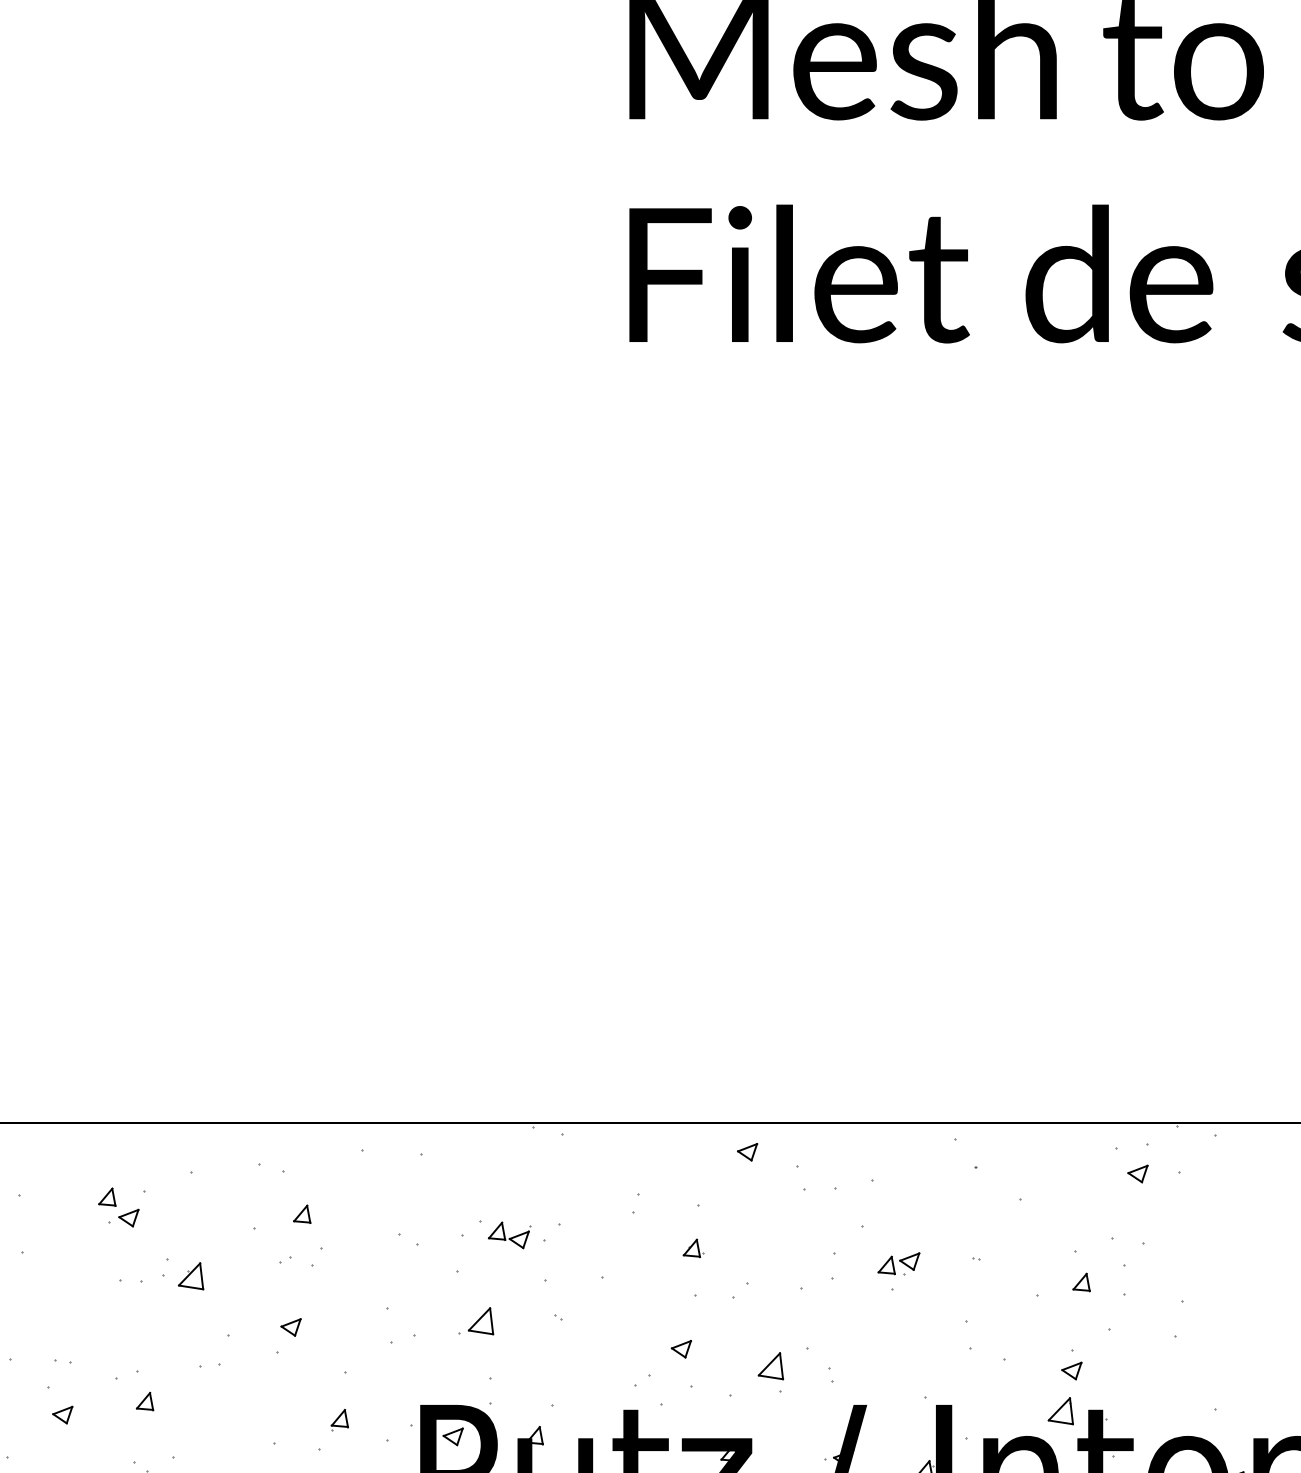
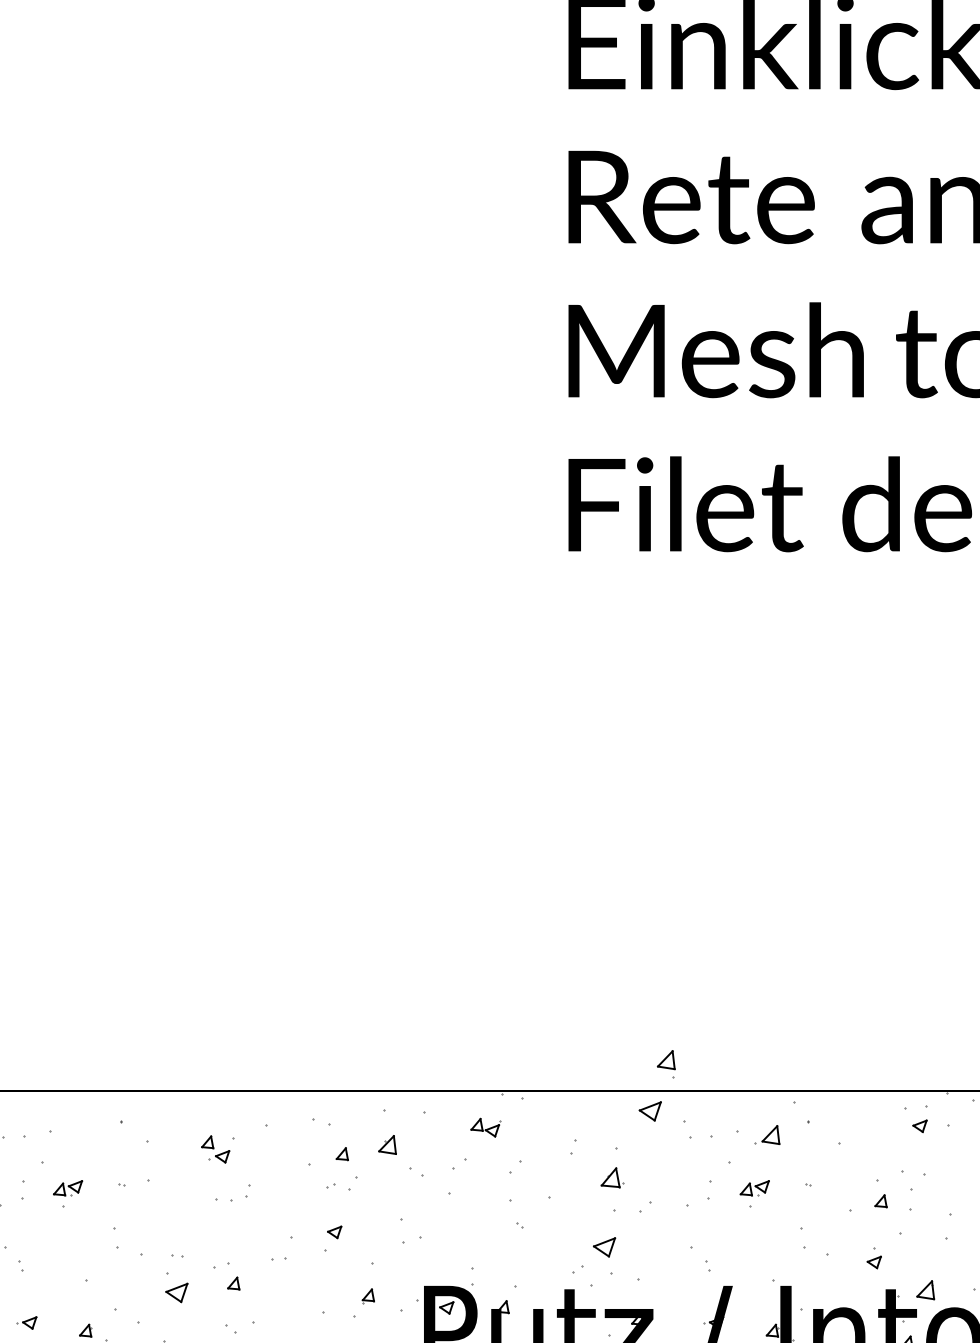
part: (746, 1151) -> (649, 1110), size x1.6
part: (509, 1235) -> (485, 1127), moved
part: (694, 1248) -> (613, 1177), size x1.6
part: (190, 1275) -> (387, 1144), moved
part: (475, 1320) -> (767, 1134), moved
part: (681, 1349) -> (604, 1247), size x1.6
part: (771, 1372) -> (666, 1064), moved
part: (1060, 1411) -> (925, 1290), moved
part: (62, 1414) -> (176, 1292), size x1.6

